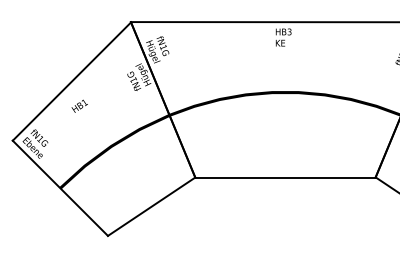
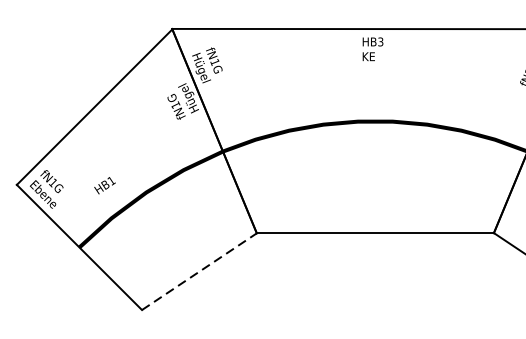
text: (79, 105) -> (104, 184), moved
line: (151, 206) -> (199, 271), solid -> dashed

